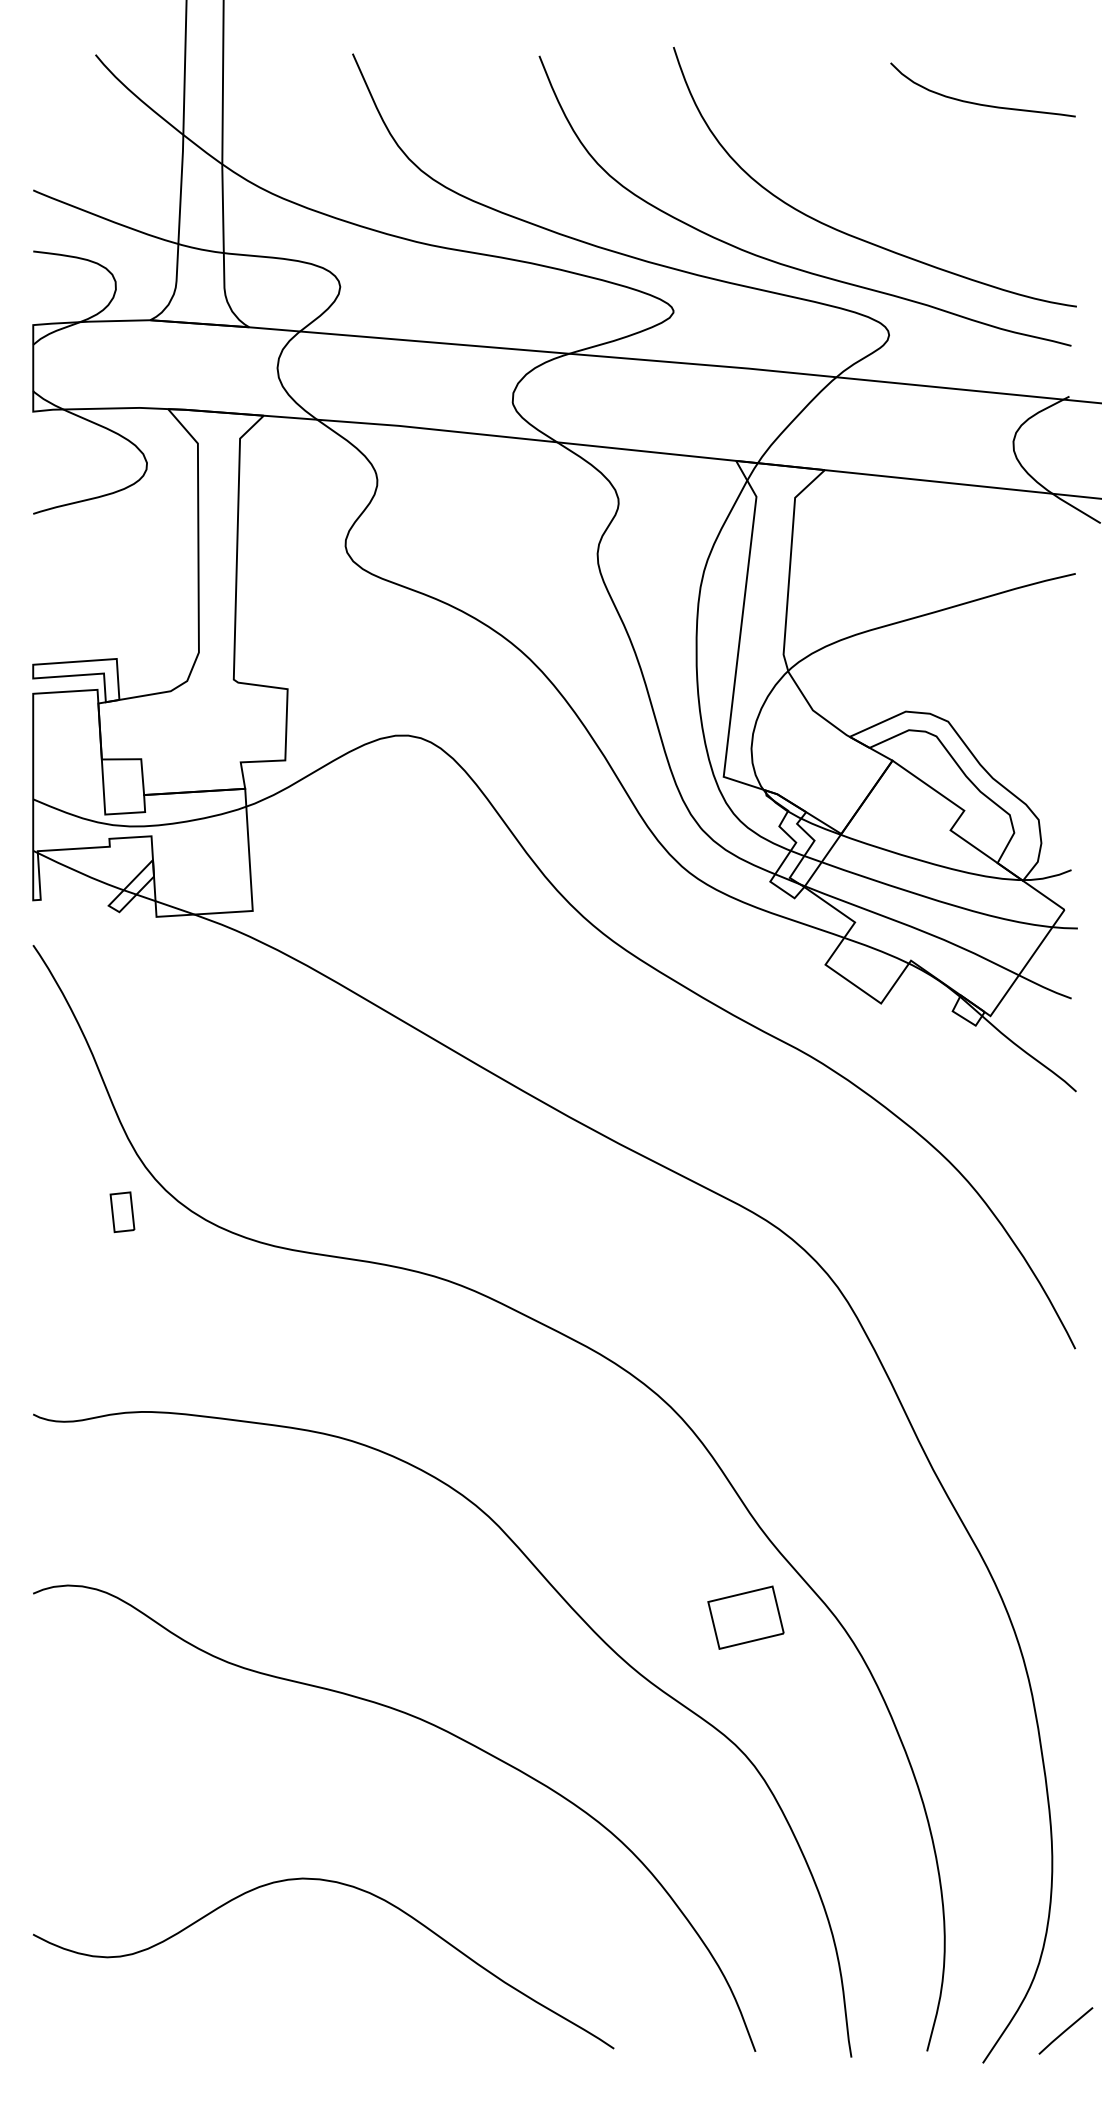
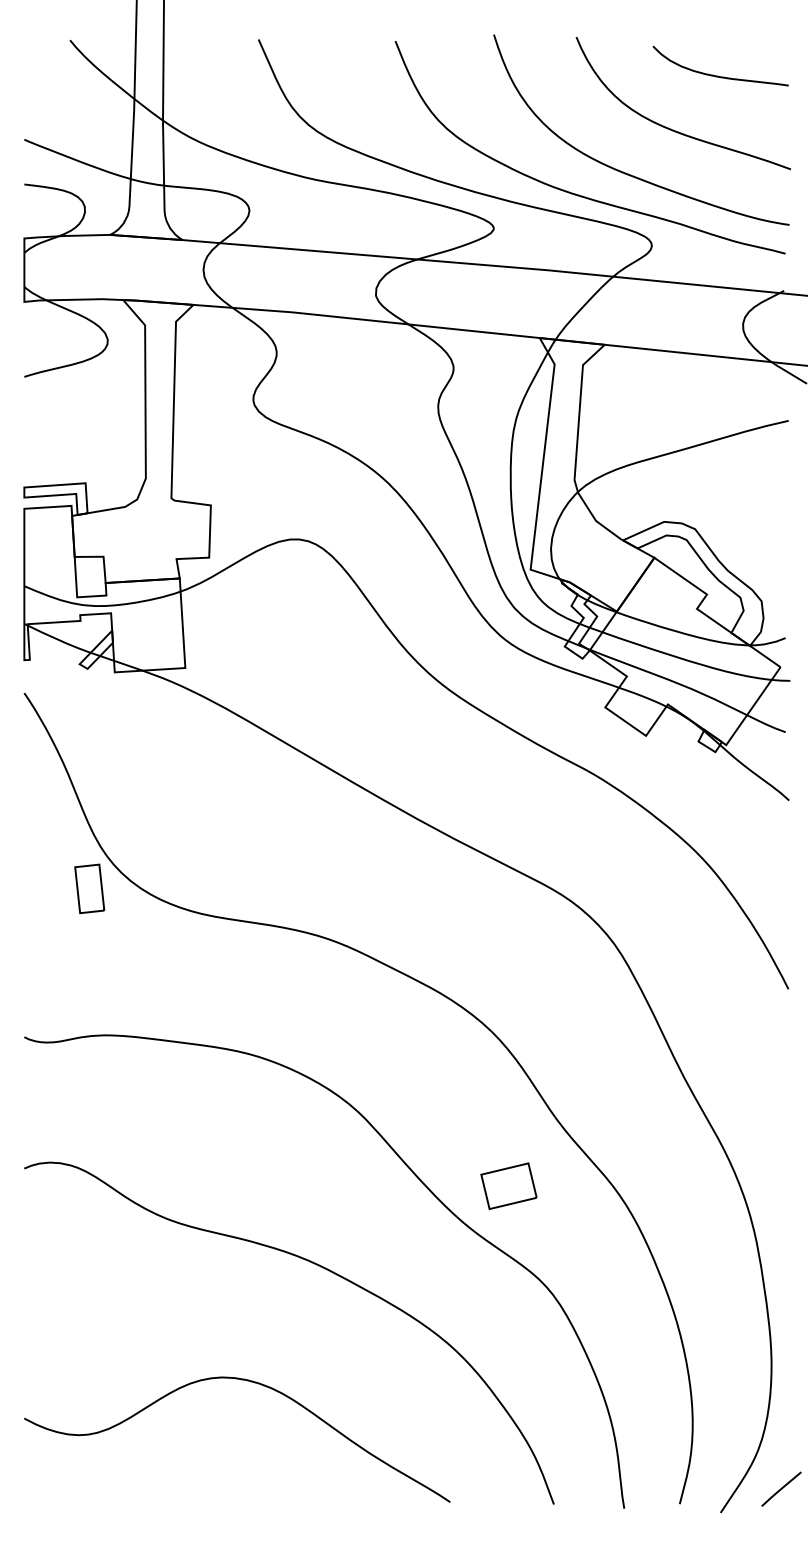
curve: (915, 175) -> (671, 128), added
part: (122, 1211) -> (89, 888), size x1.67
part: (745, 1616) -> (508, 1185), moved

